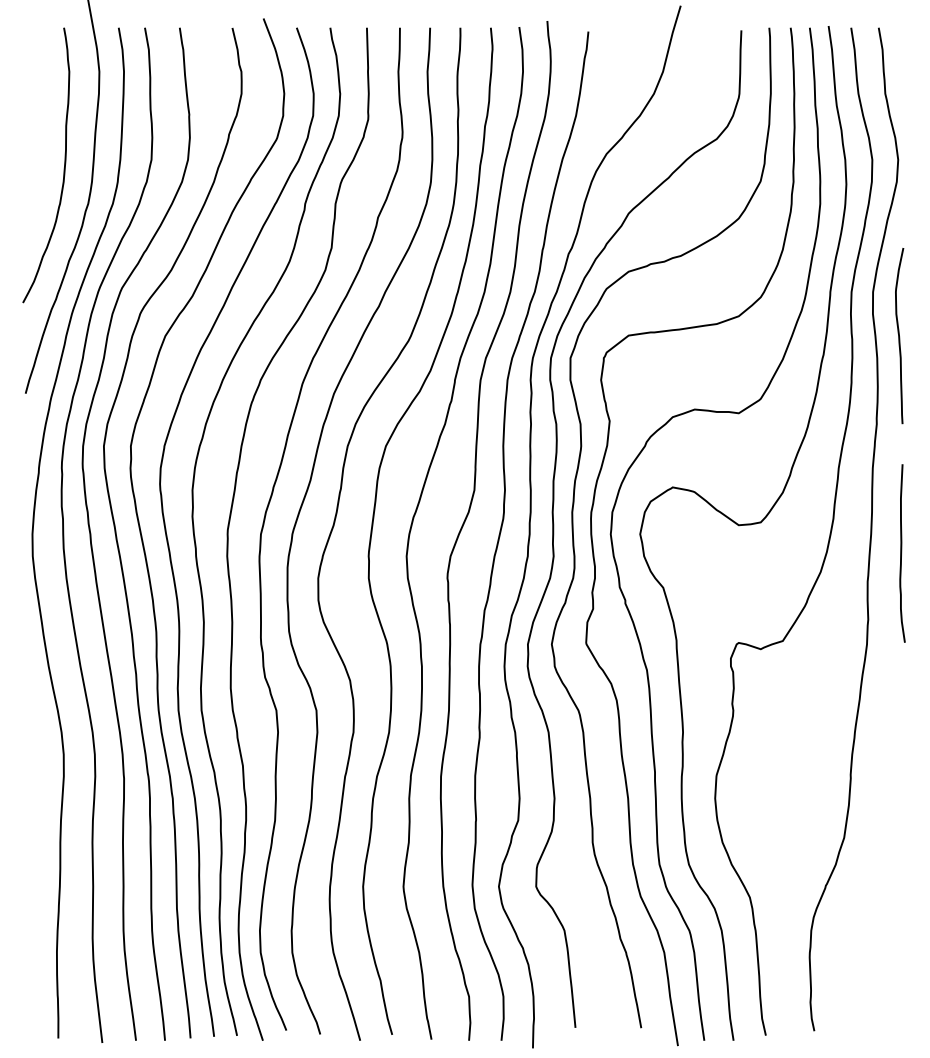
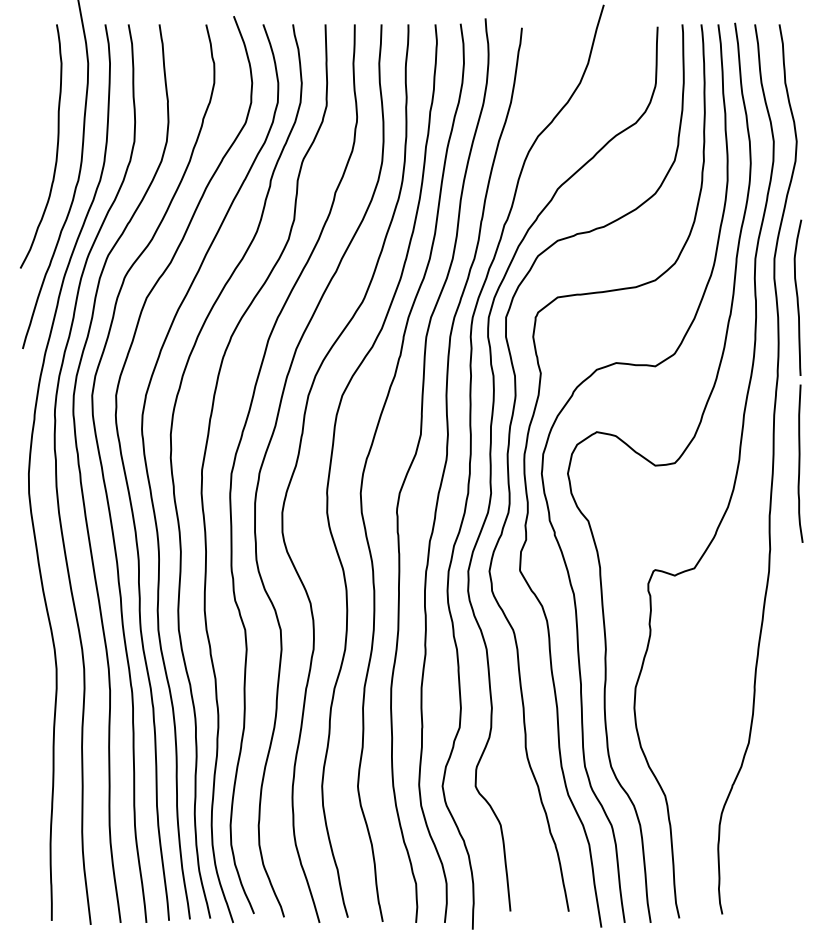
curve: (902, 553) -> (800, 463), moved

